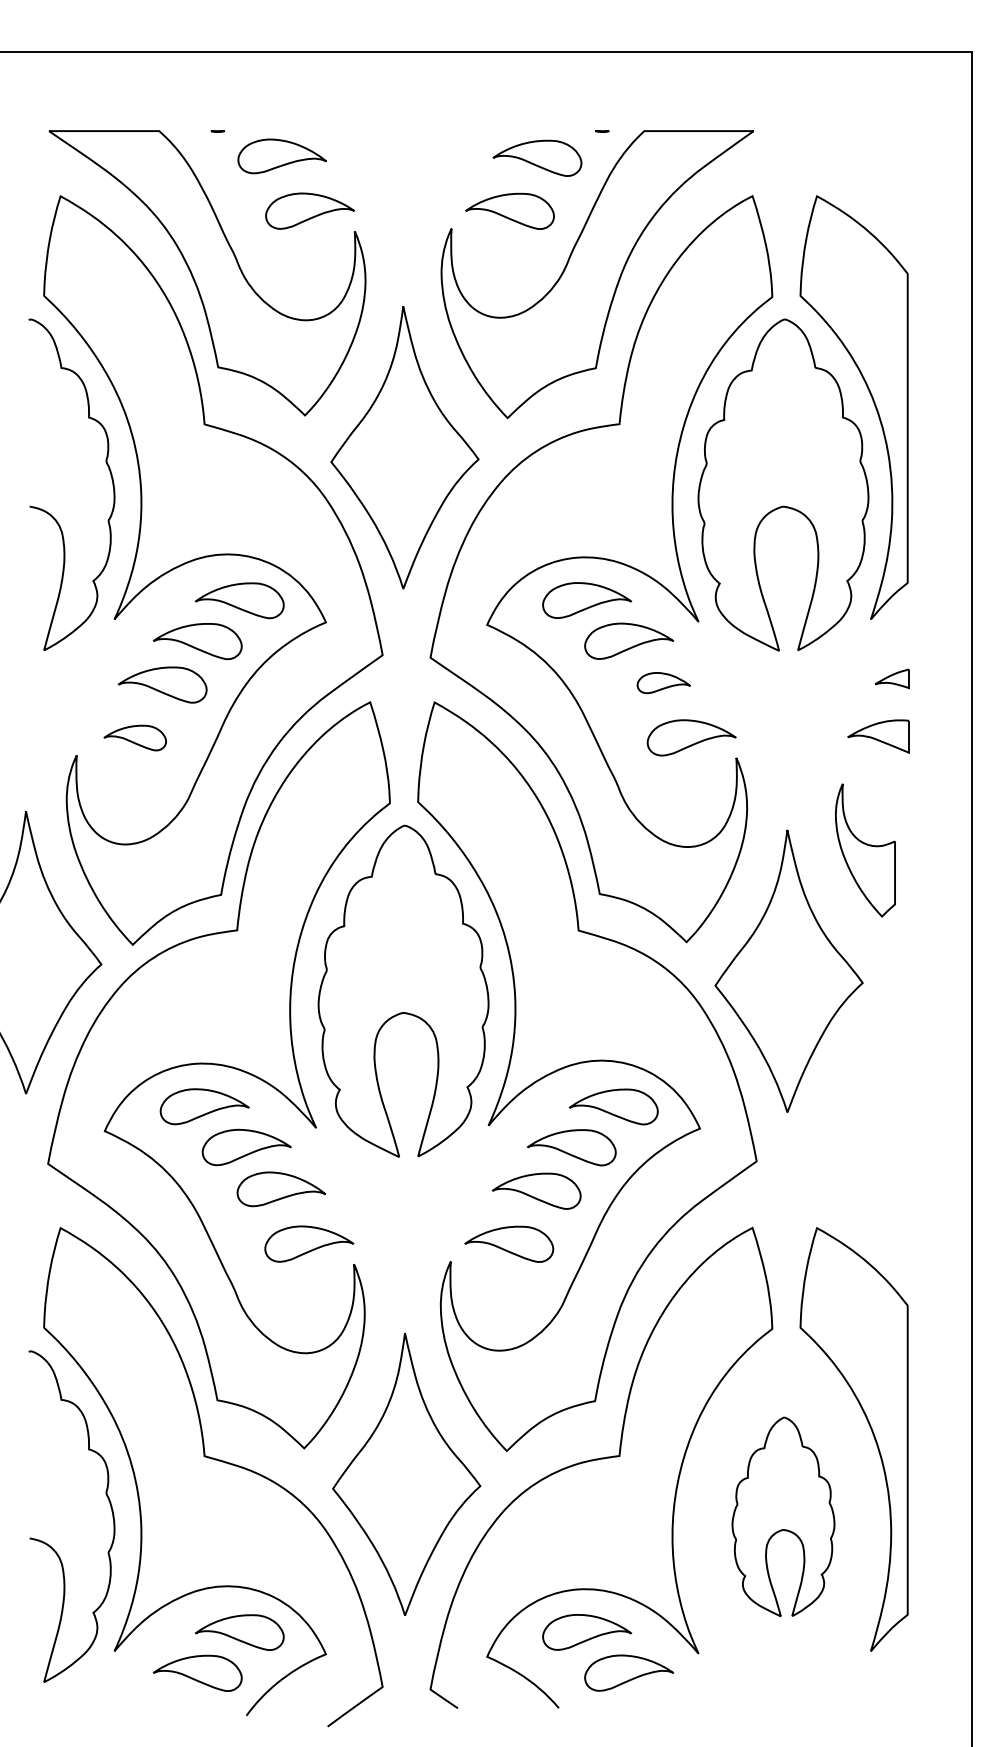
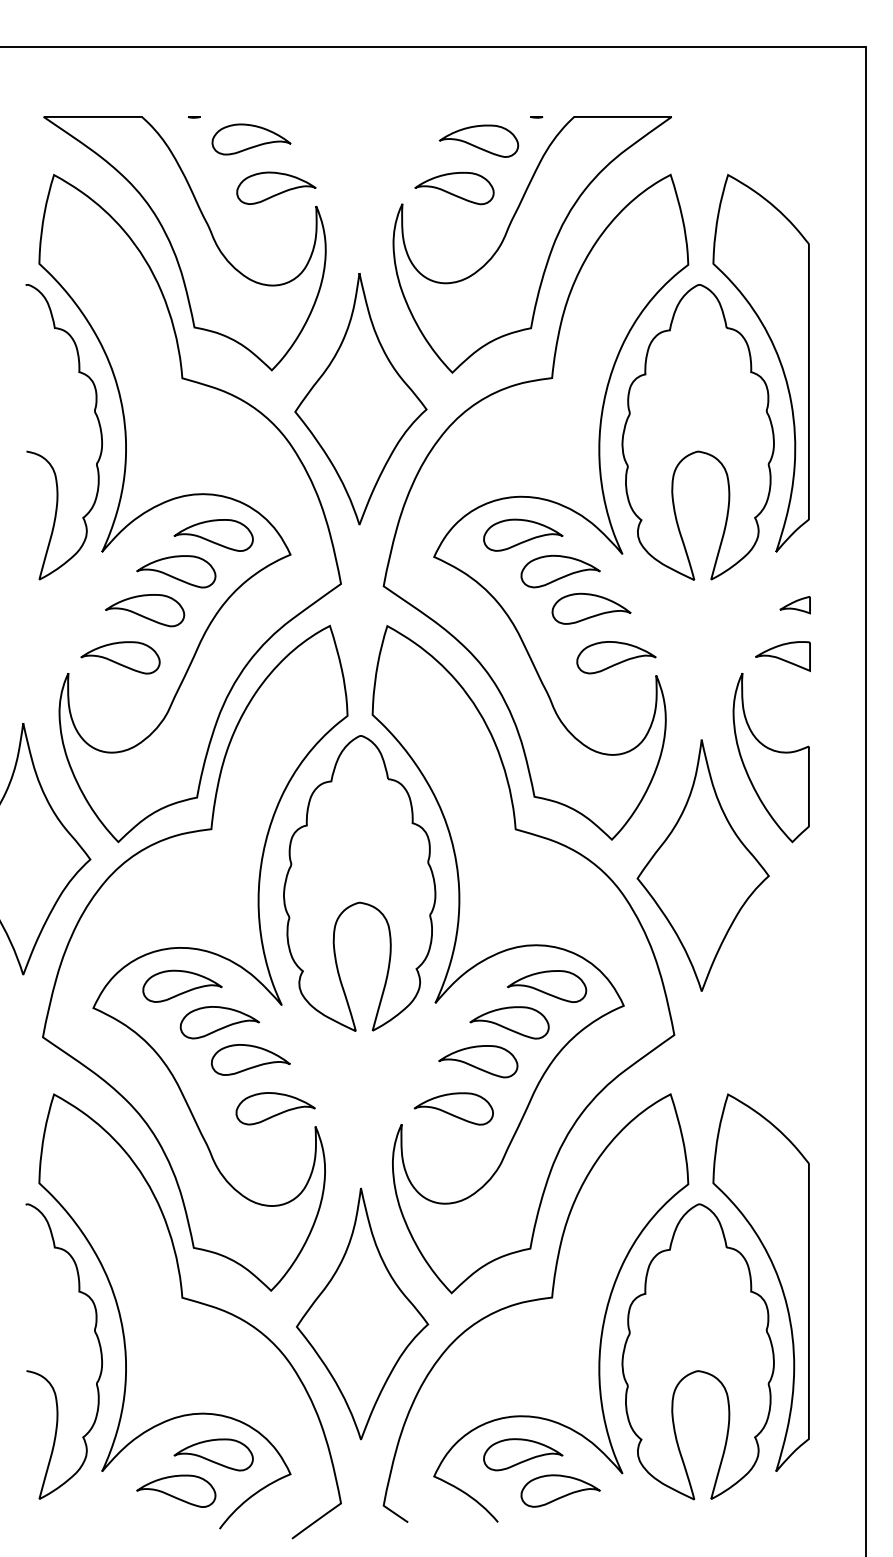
part: (663, 682) -> (591, 608), size x1.67
part: (135, 737) -> (120, 657), size x1.43
part: (865, 850) -> (771, 758), size x1.43
part: (783, 1516) -> (698, 1351), size x1.67

